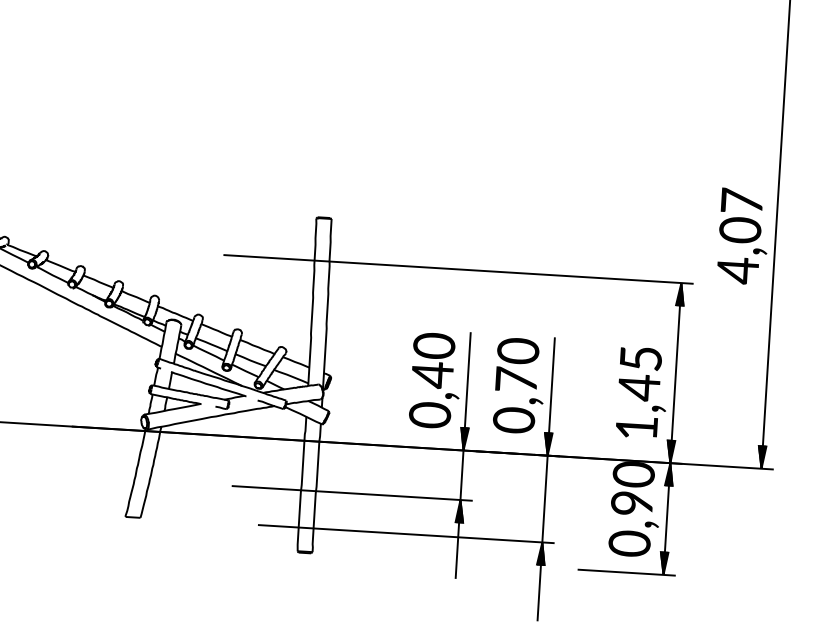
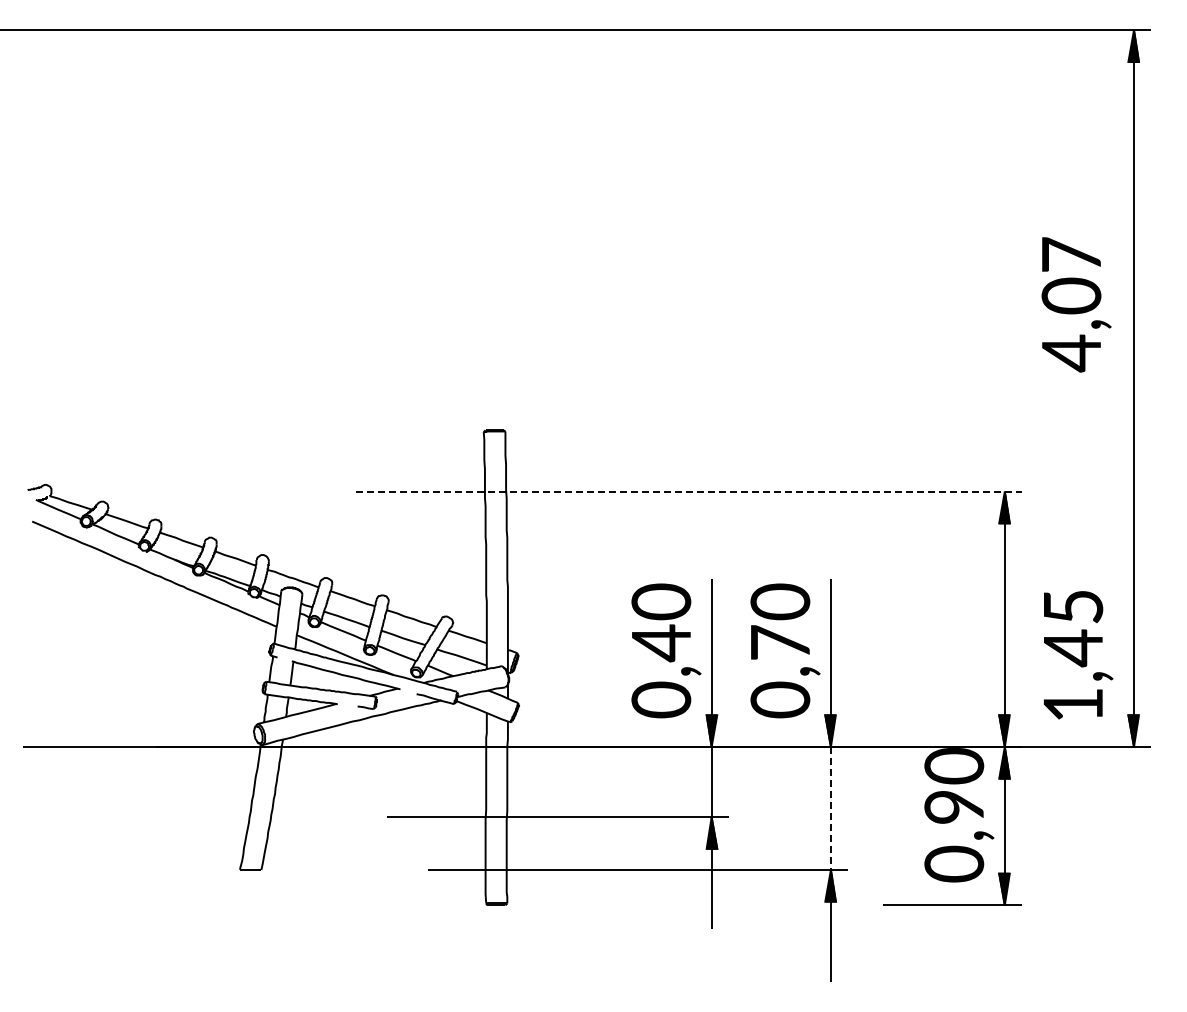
text: (743, 236) -> (1076, 304), moved
line: (458, 269) -> (689, 491), solid -> dashed
text: (642, 393) -> (1078, 655), moved
line: (544, 499) -> (830, 808), solid -> dashed

